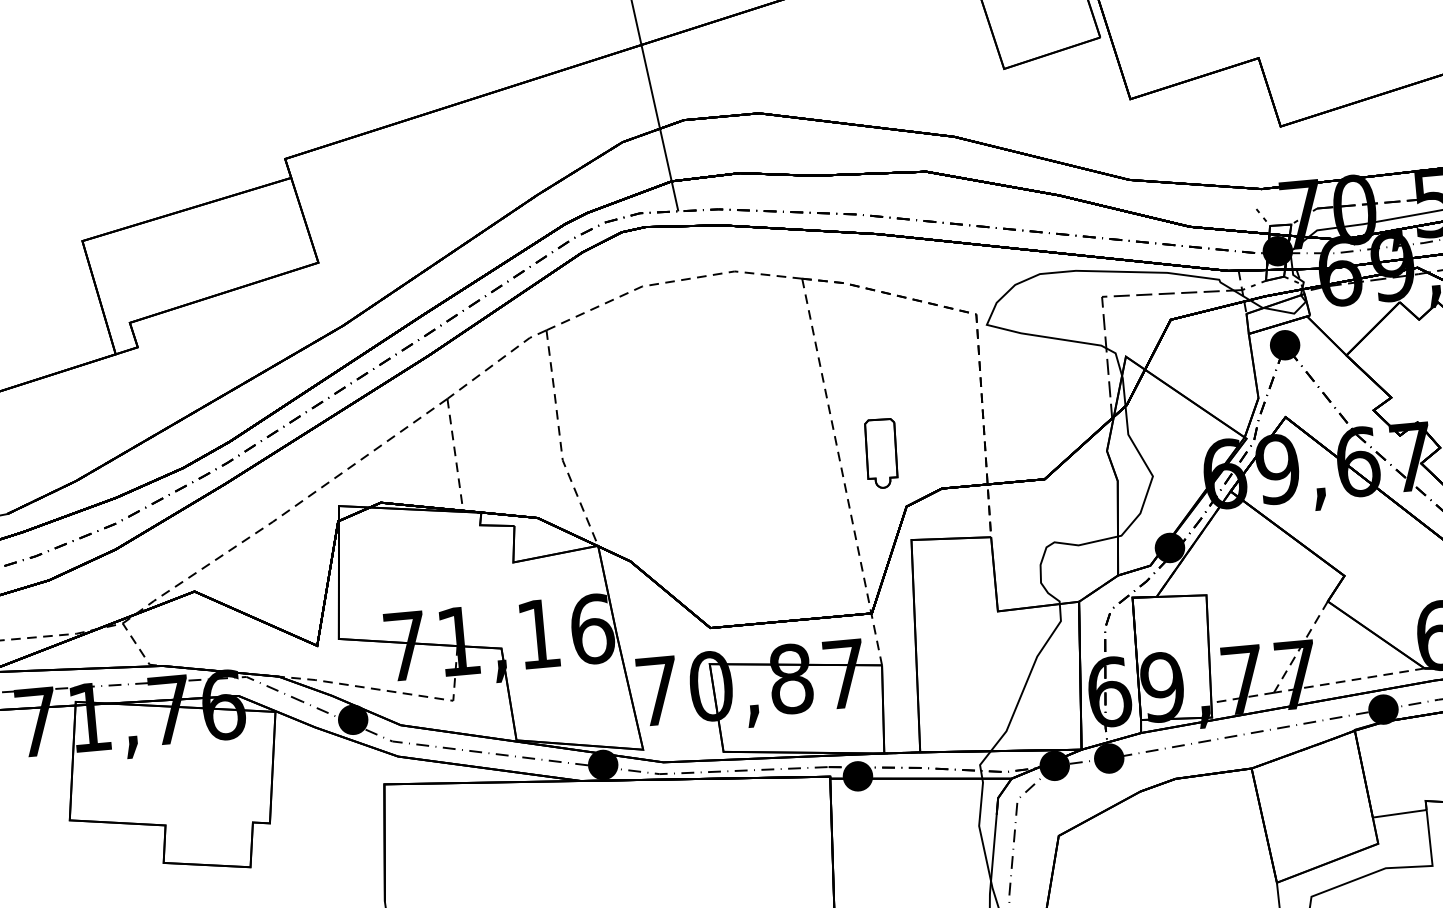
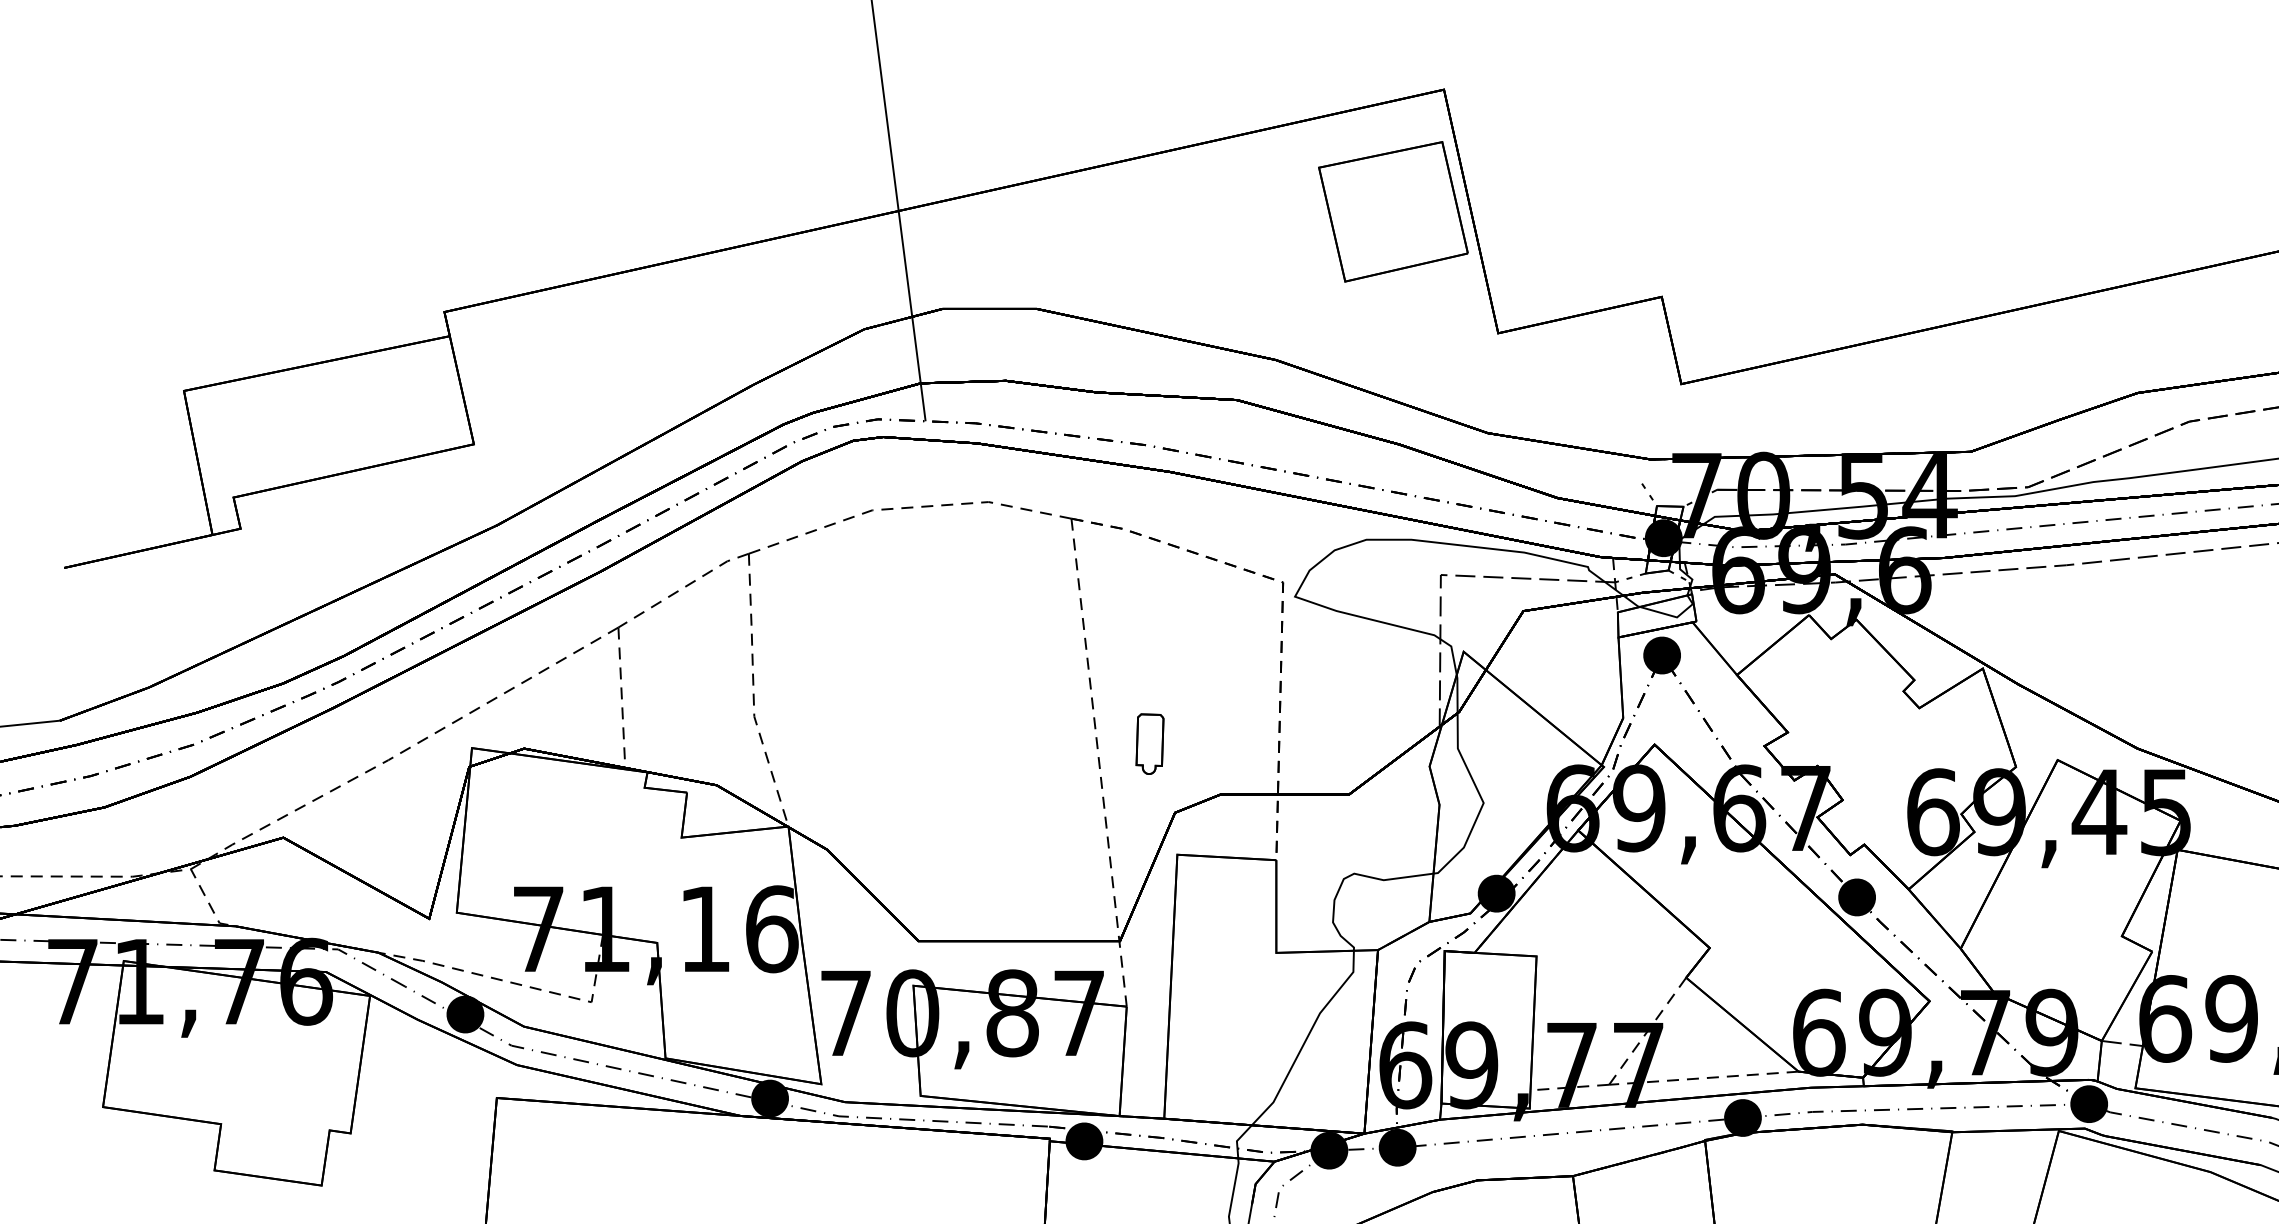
part: (881, 453) -> (1149, 743), size x0.7

